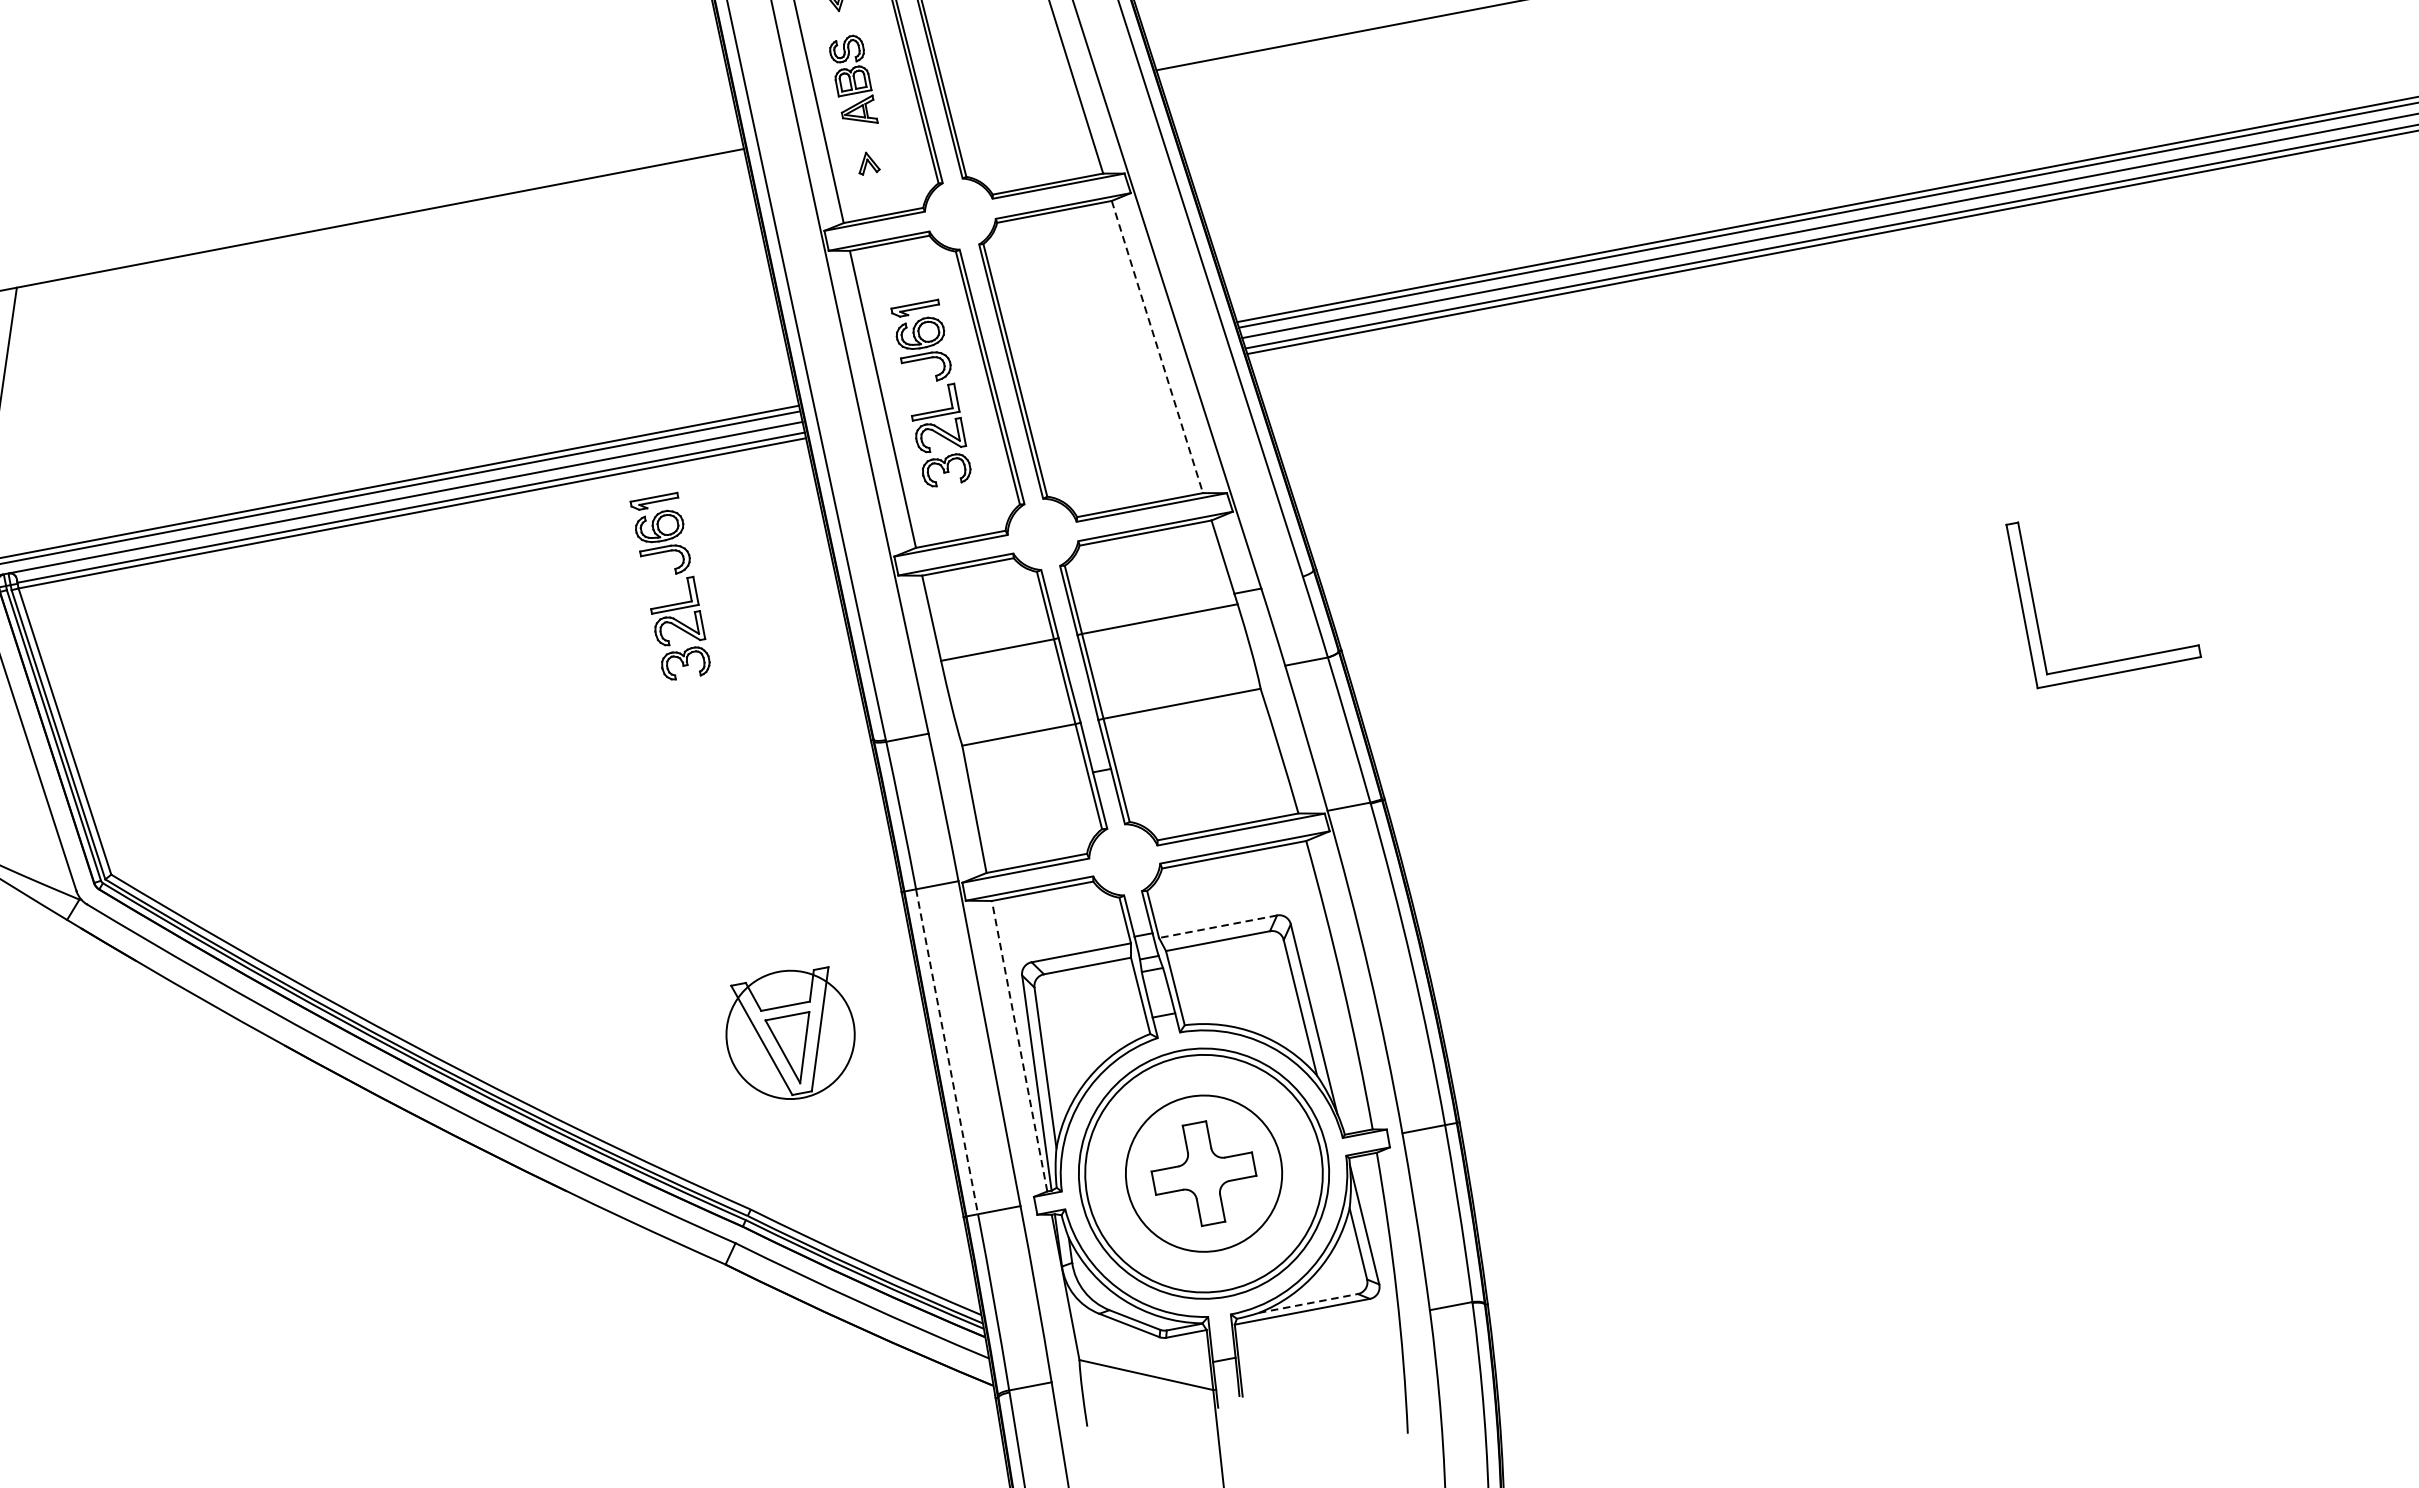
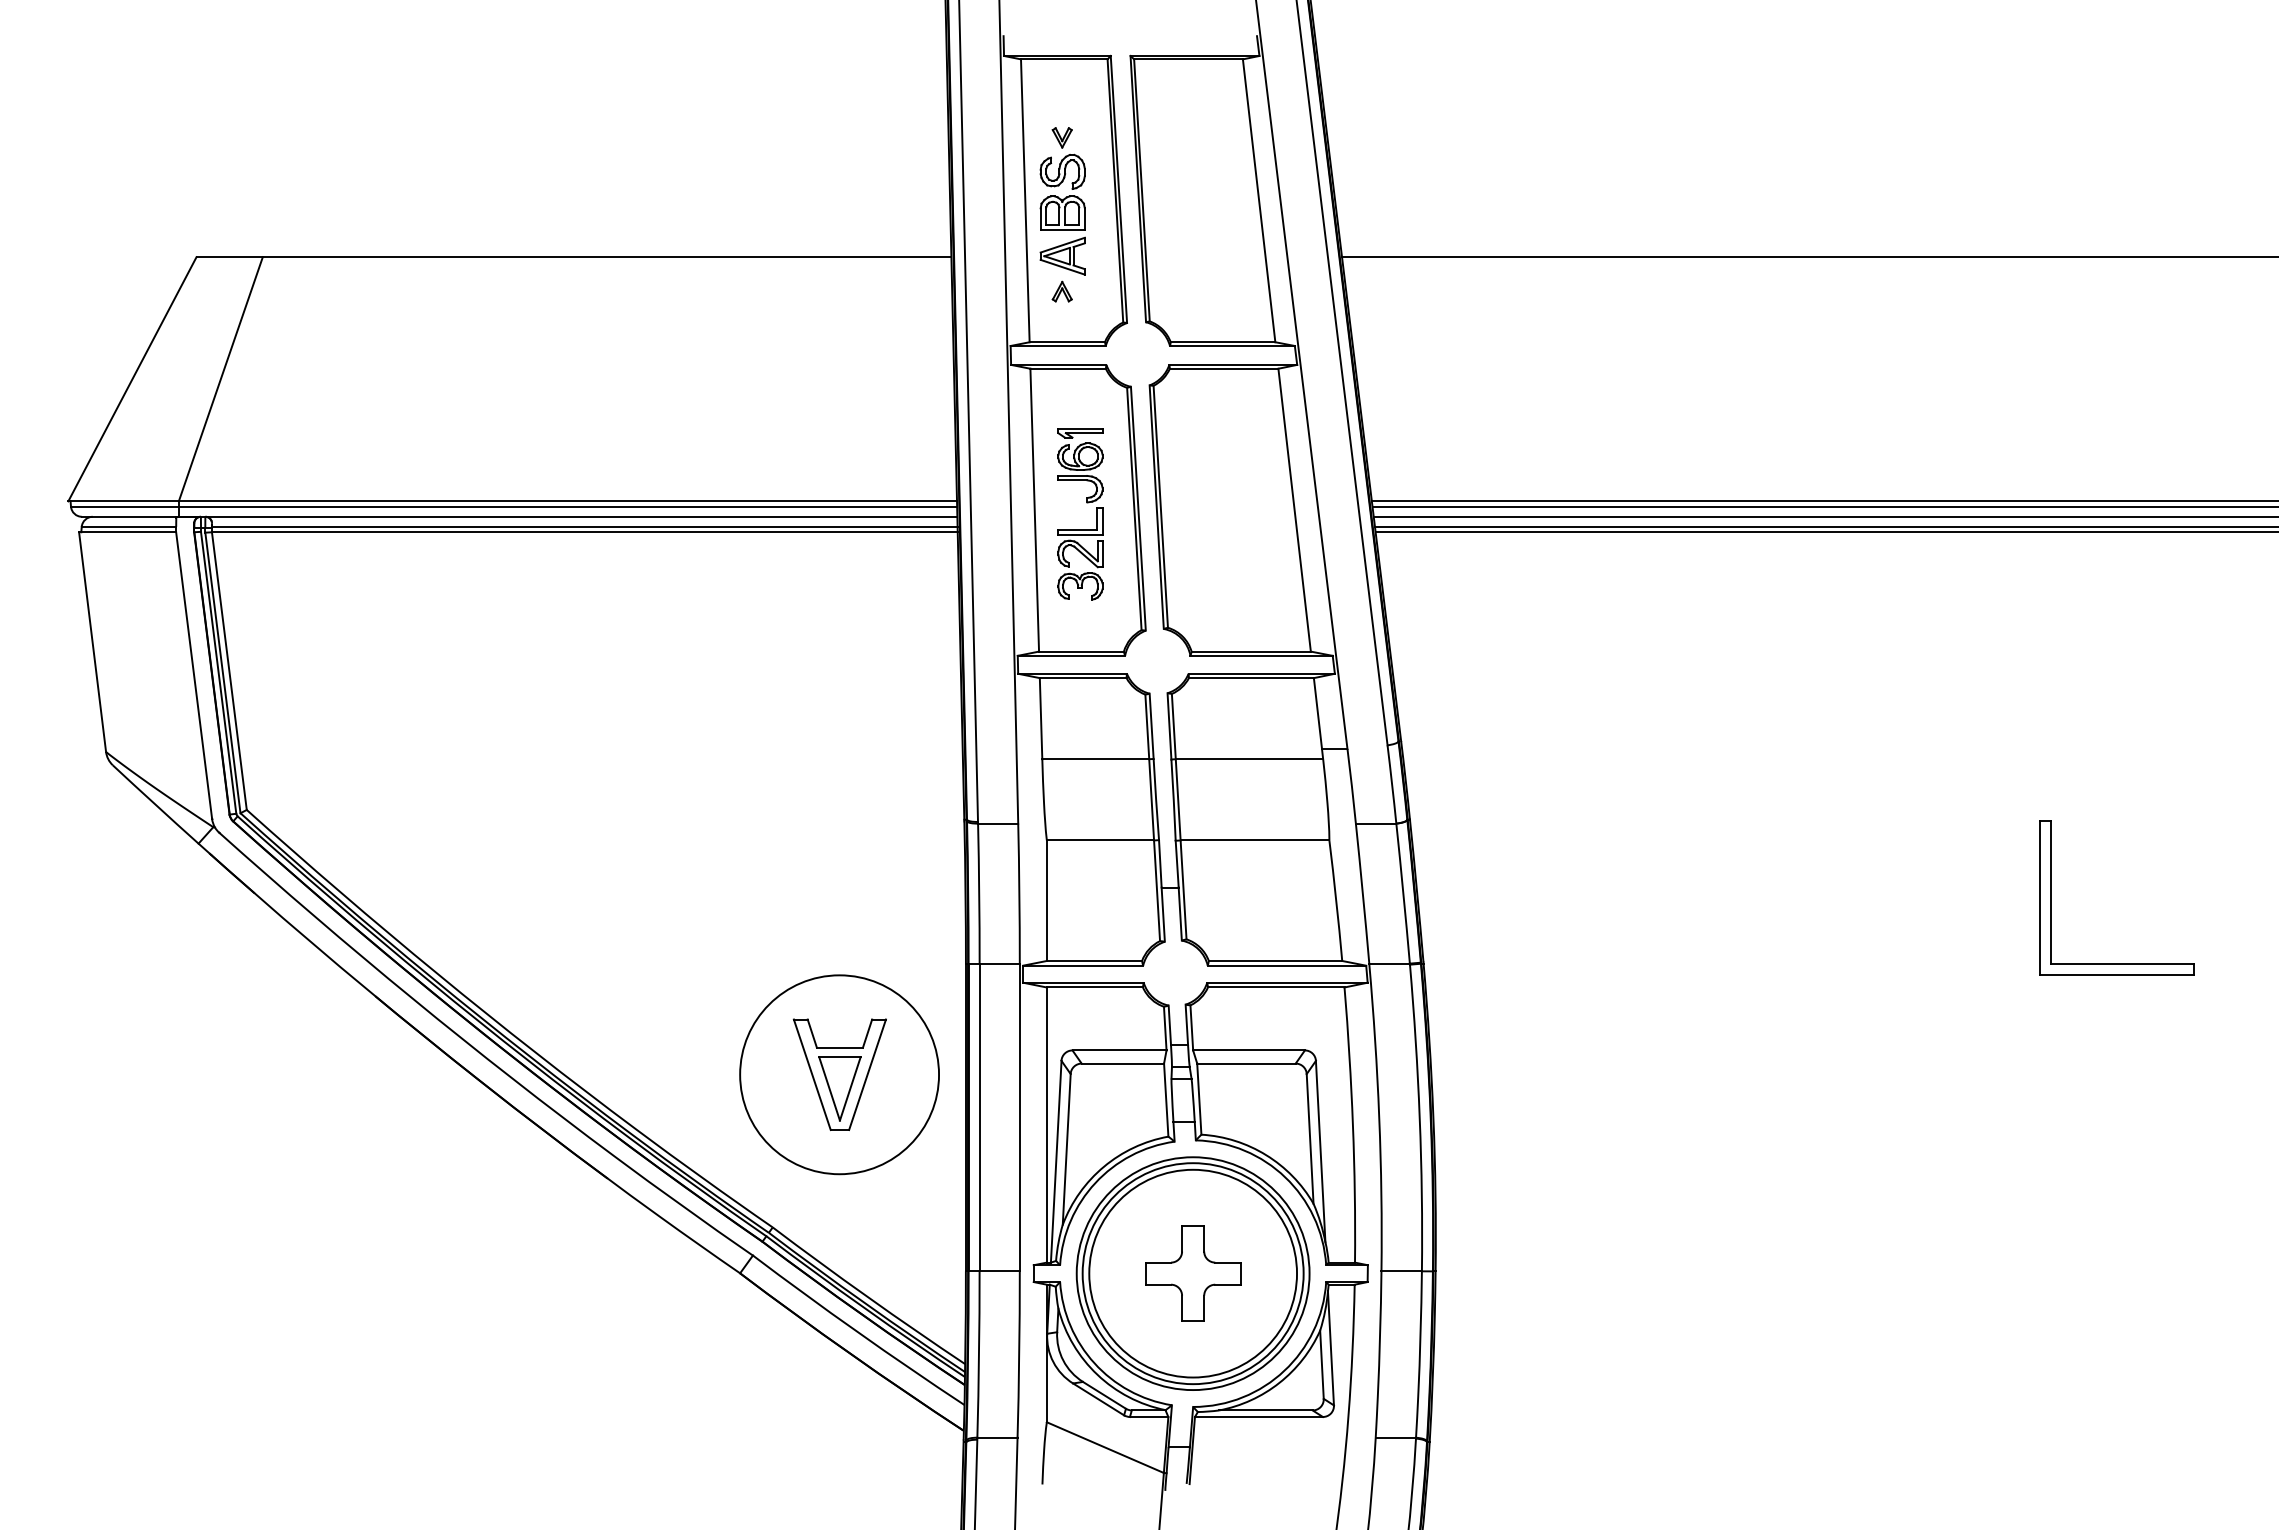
part: (852, 81) -> (1062, 214), size x1.43
line: (1157, 347) -> (1294, 510), dashed -> solid
part: (675, 575) -> (814, 634), removed
line: (1218, 926) -> (1249, 1050), dashed -> solid
circle: (790, 1034) -> (839, 1074), size x1.67
line: (1019, 1046) -> (1046, 1125), dashed -> solid
line: (946, 1051) -> (979, 1117), dashed -> solid
circle: (1204, 1173) -> (1193, 1273), size x1.43
line: (1307, 1303) -> (1265, 1410), dashed -> solid

